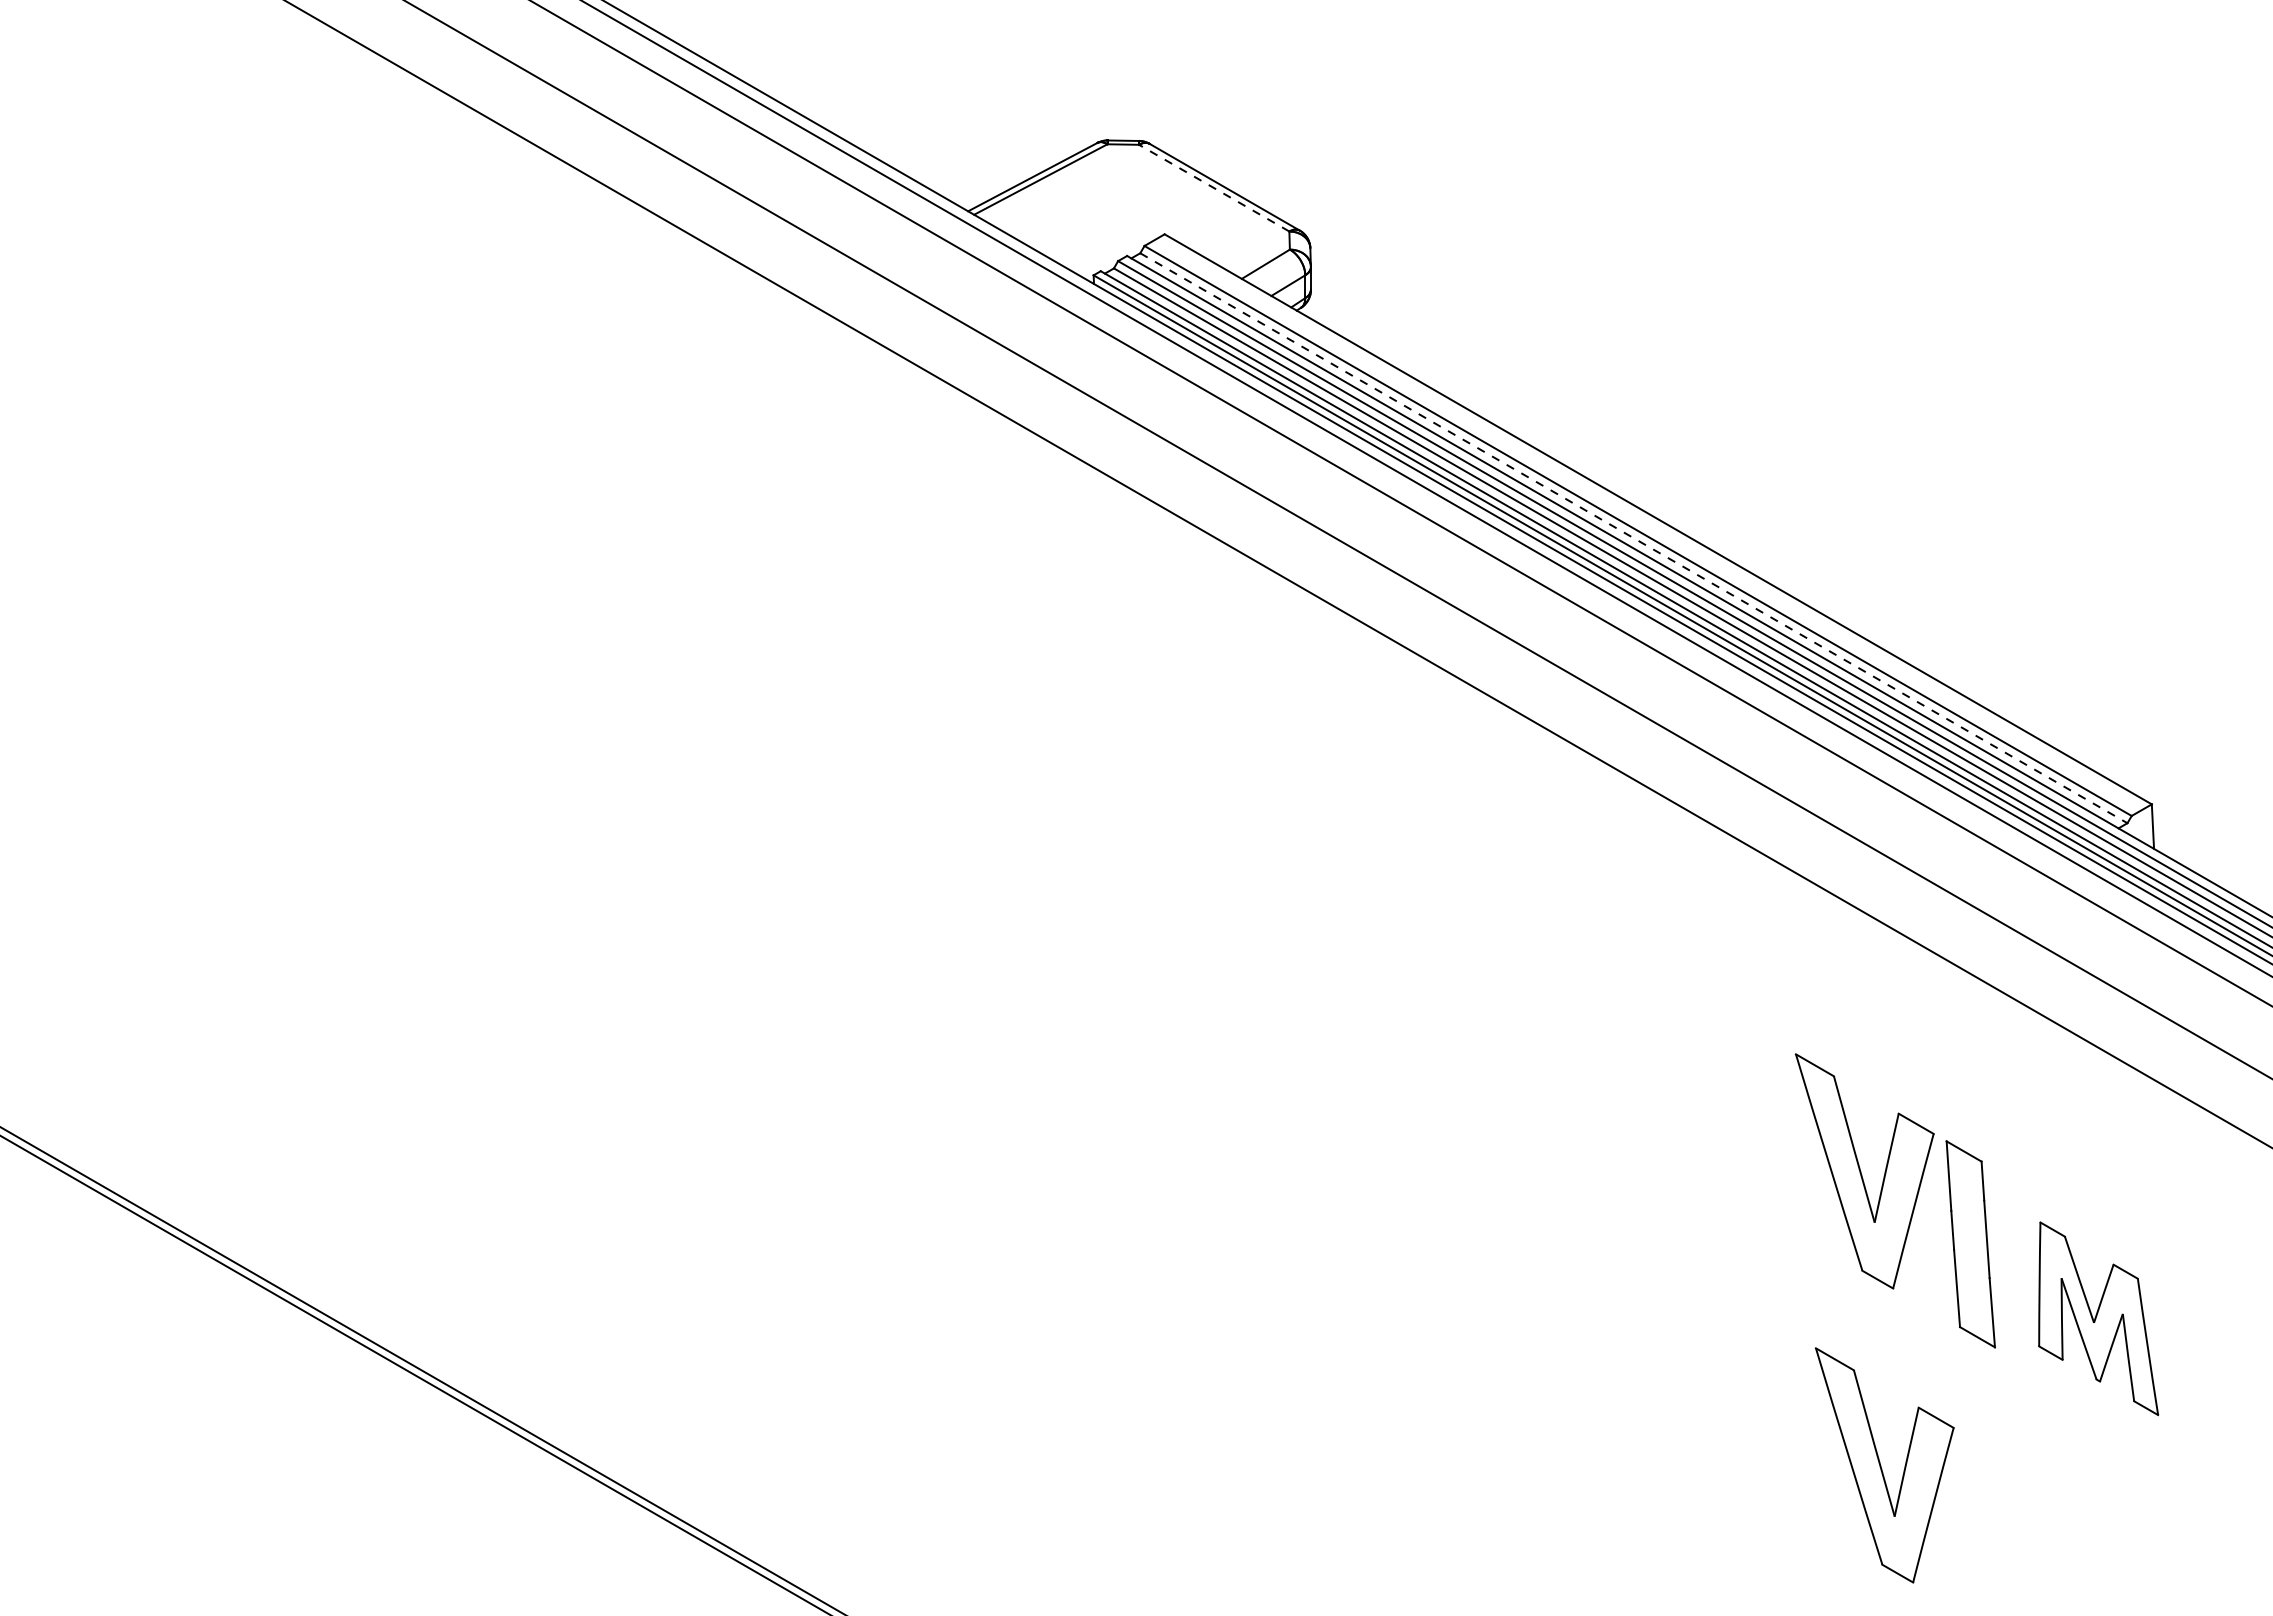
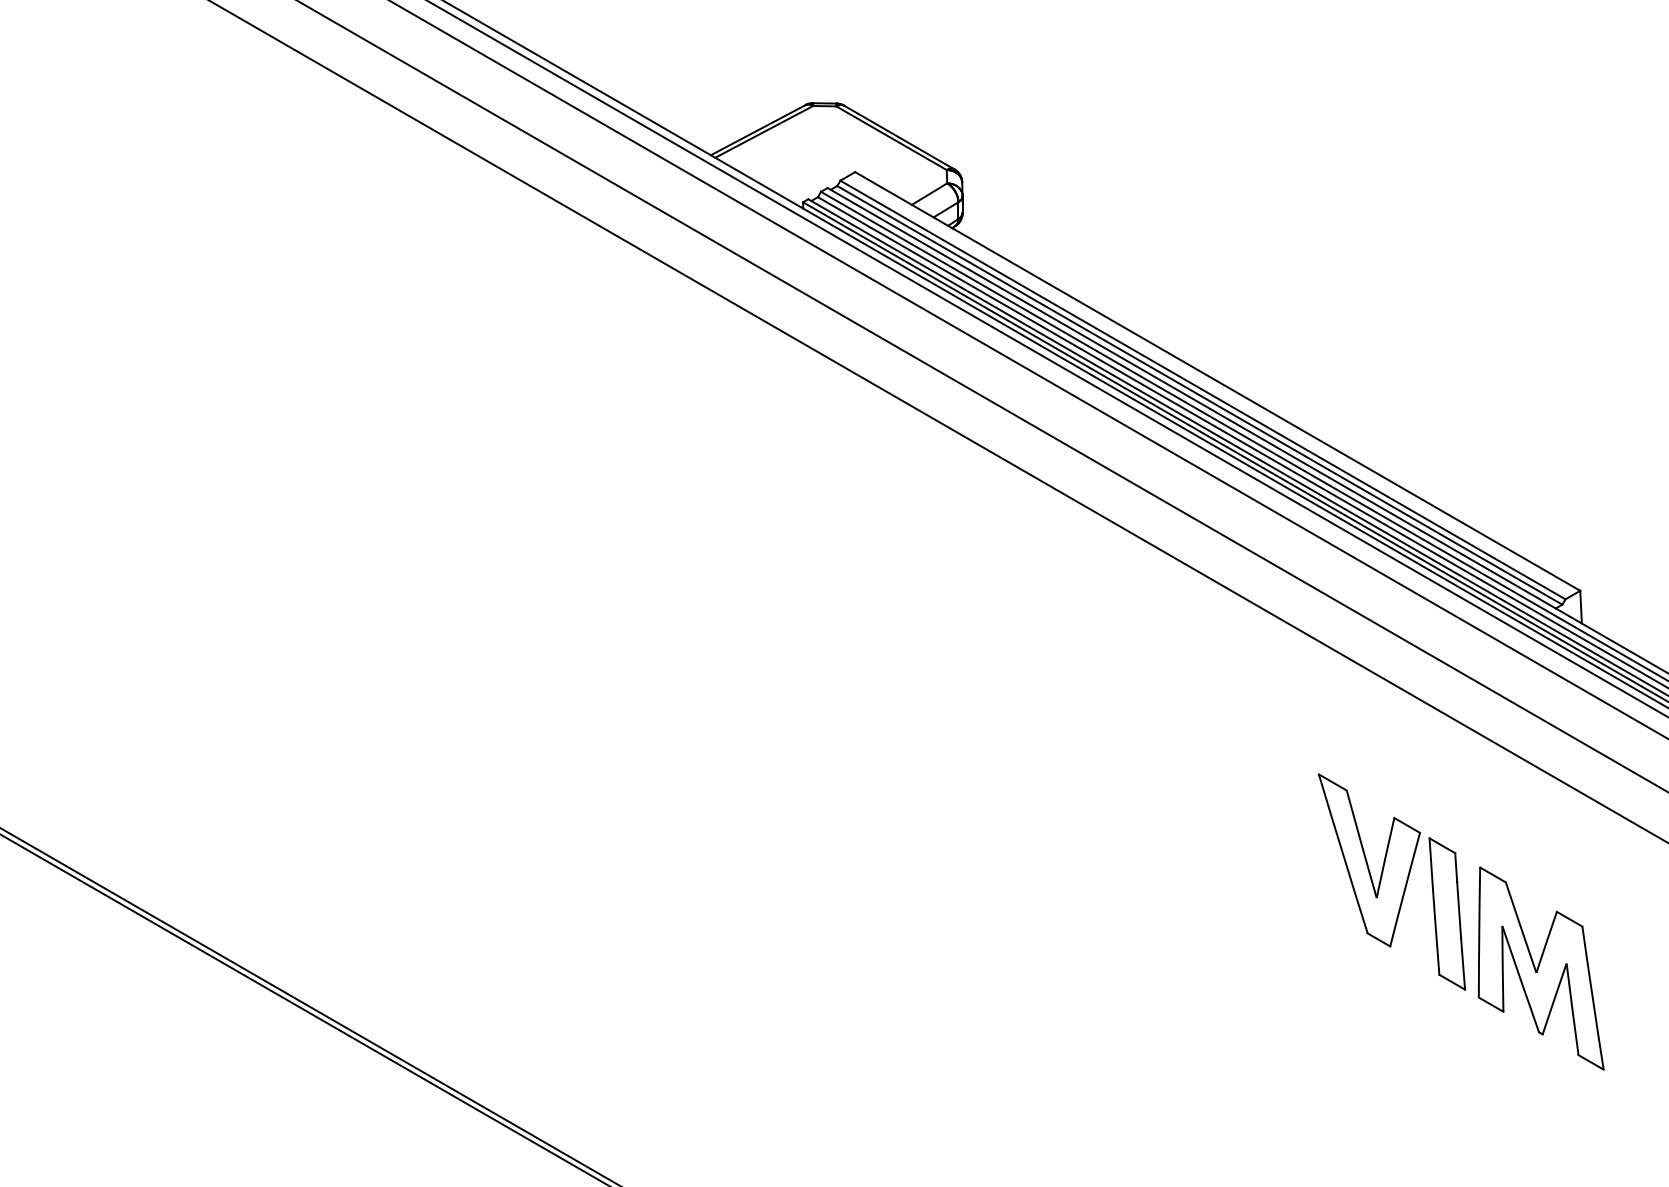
line: (1214, 188) -> (891, 138), dashed -> solid
line: (1633, 538) -> (1199, 395), dashed -> solid
part: (2098, 1318) -> (1541, 968), size x1.43
part: (1884, 1465) -> (1383, 1076), removed

